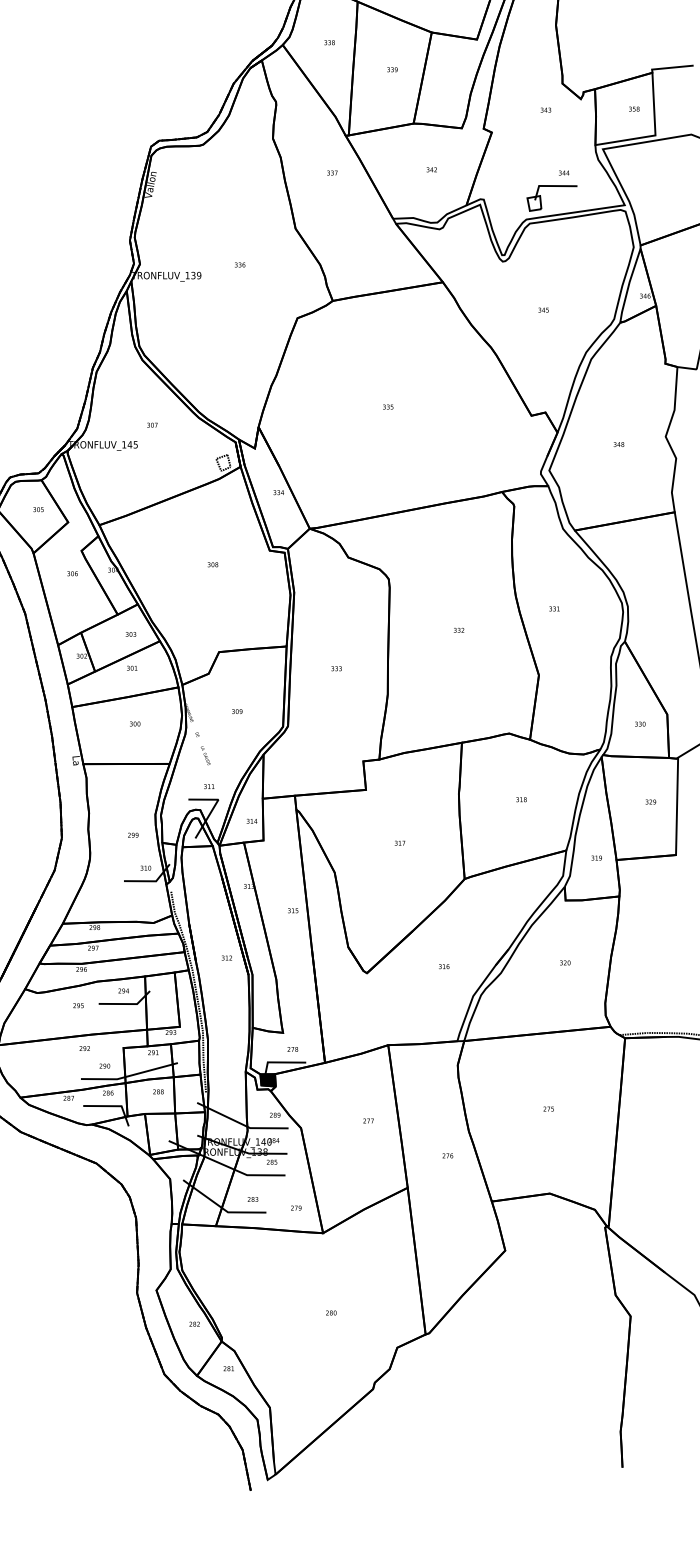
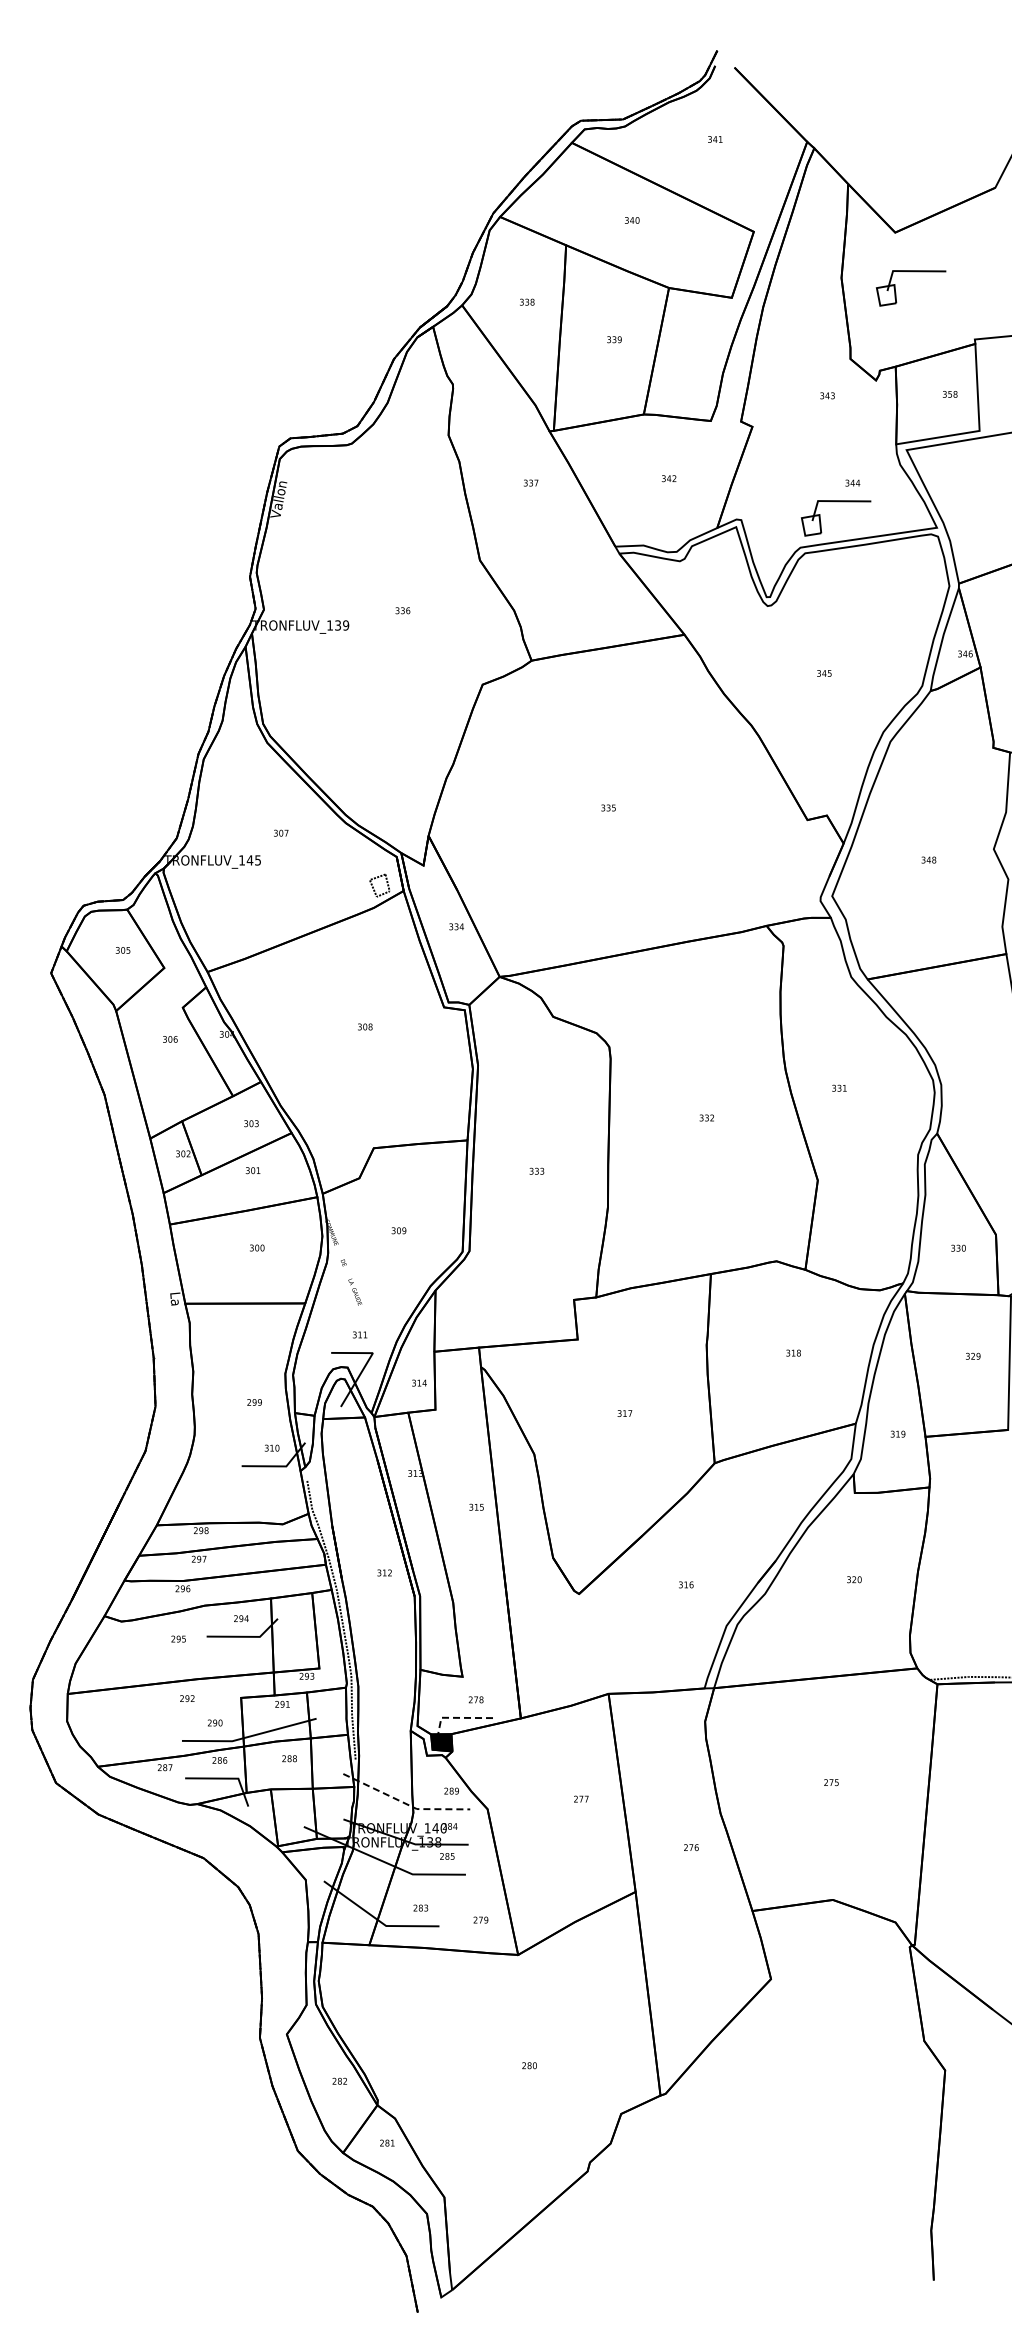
part: (595, 35) -> (896, 292), added
line: (278, 1062) -> (456, 1717), solid -> dashed
line: (241, 1124) -> (404, 1803), solid -> dashed

